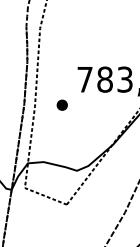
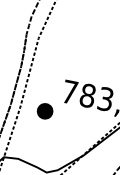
part: (61, 104) -> (44, 110), size x1.6

